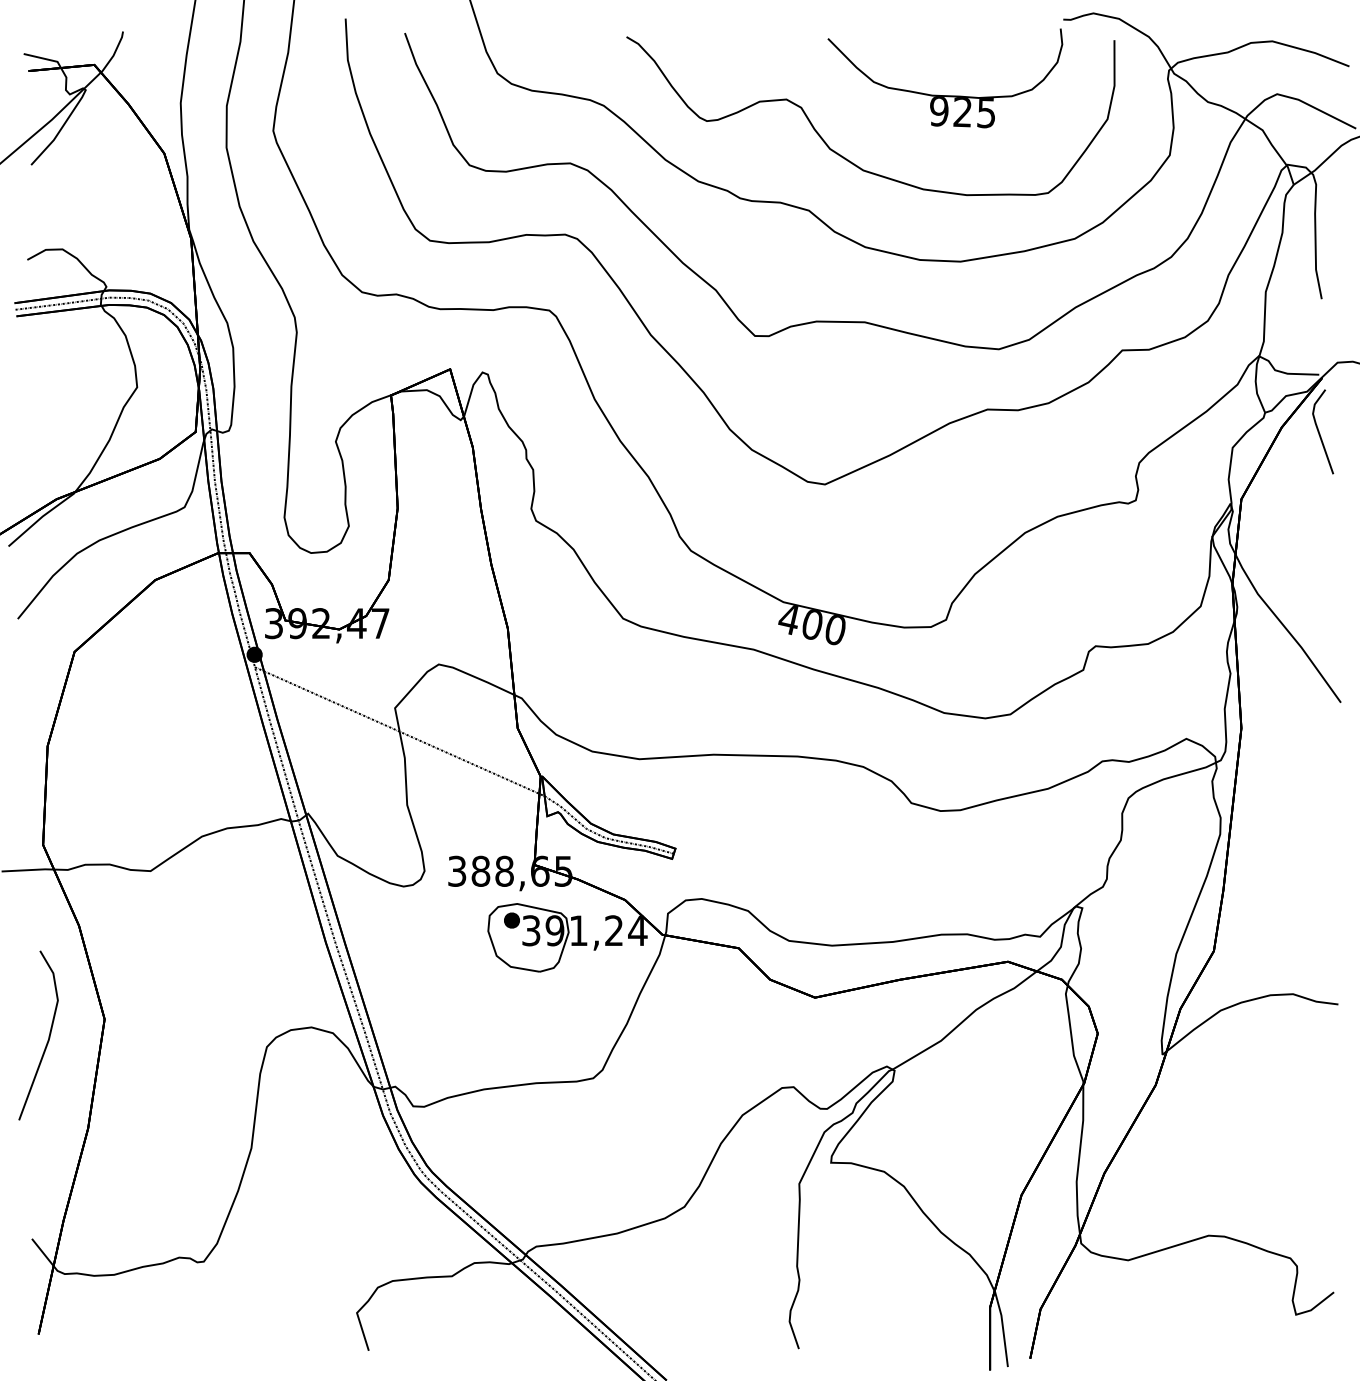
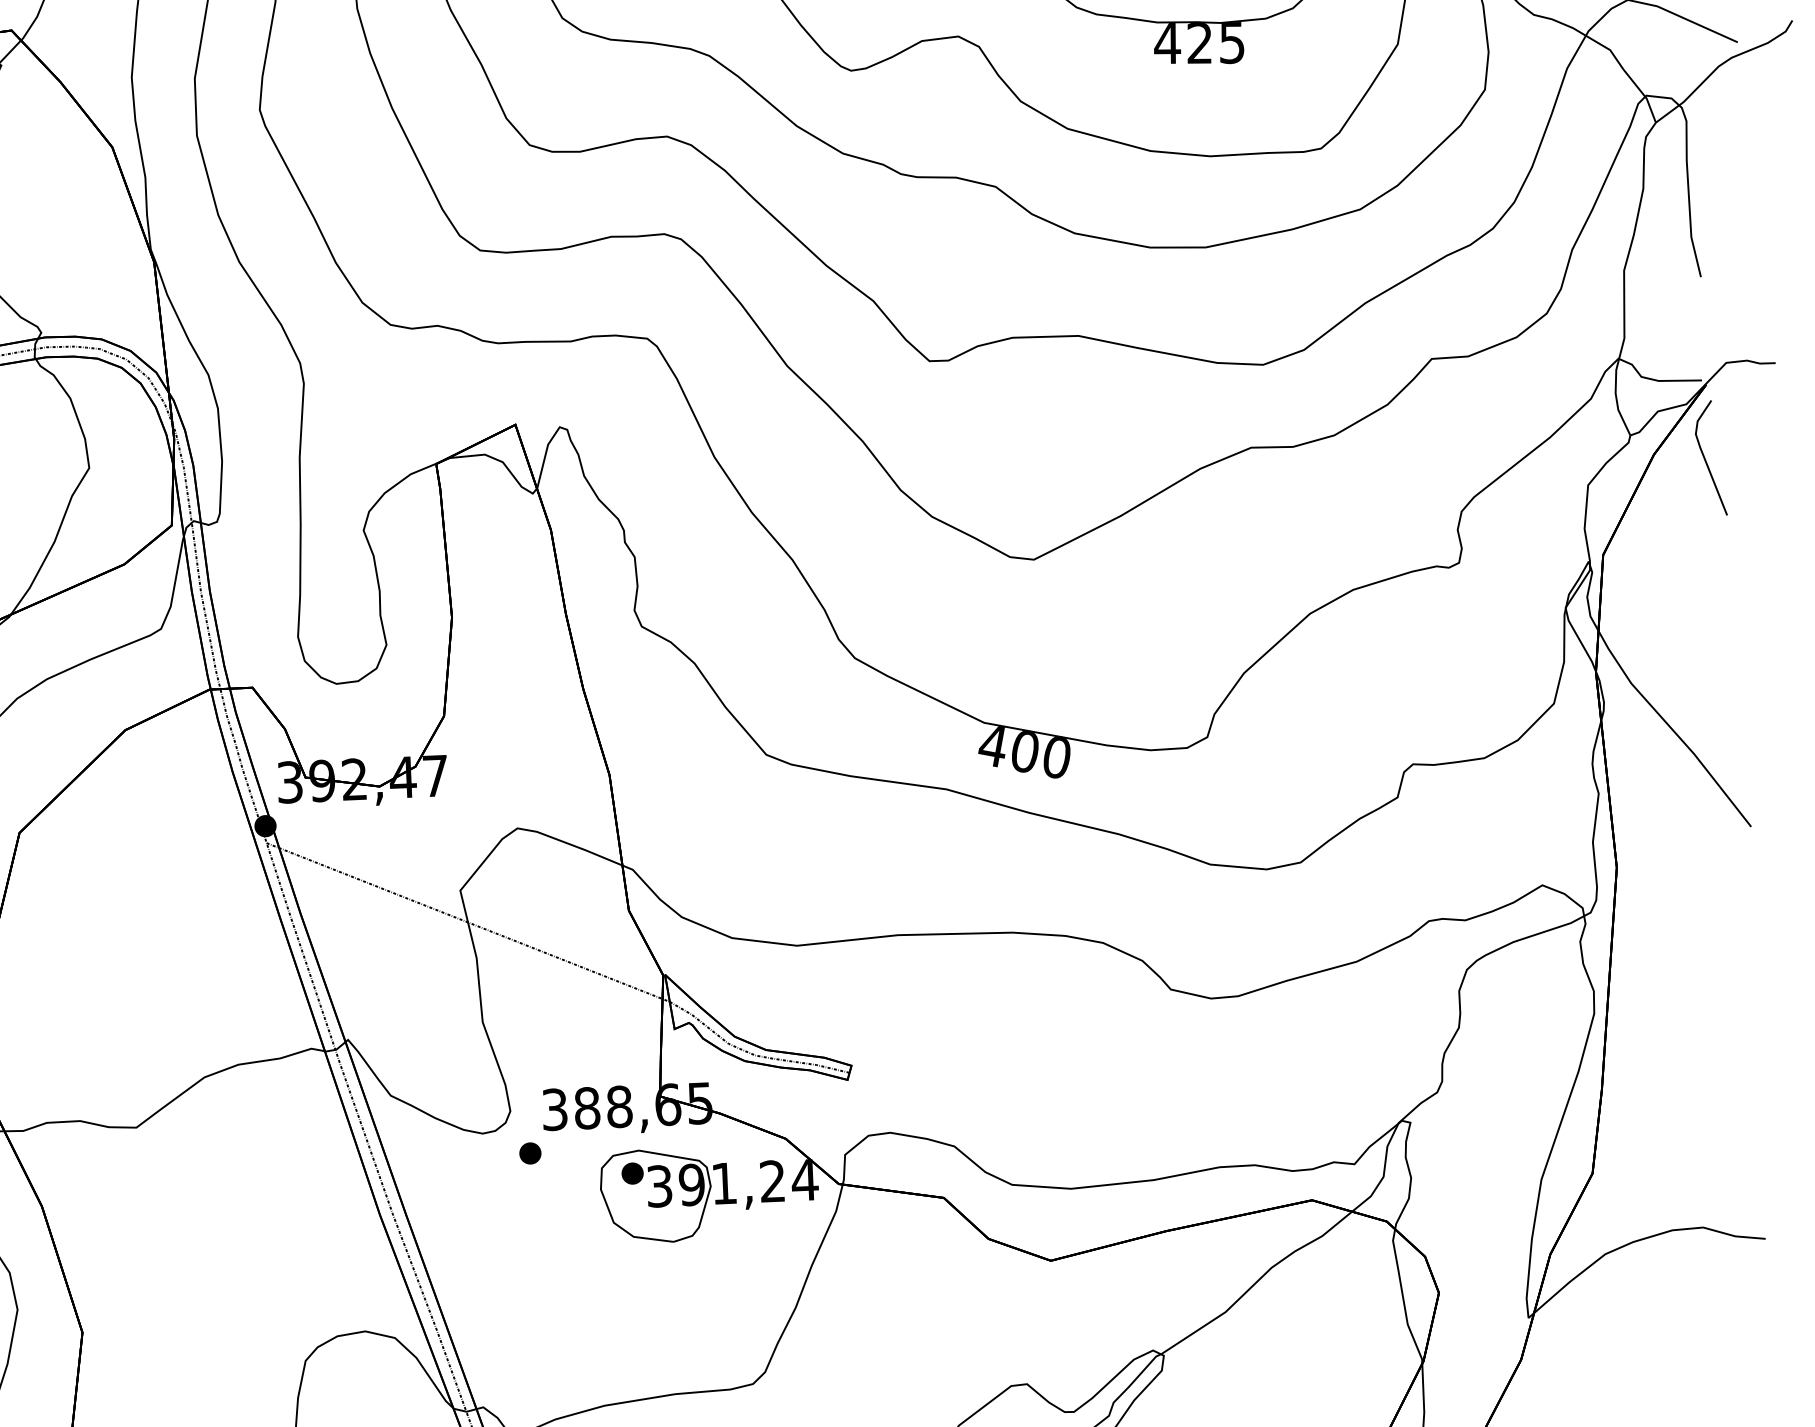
text: (938, 111) -> (1166, 43), 925 -> 425
part: (437, 902) -> (529, 1153), added

